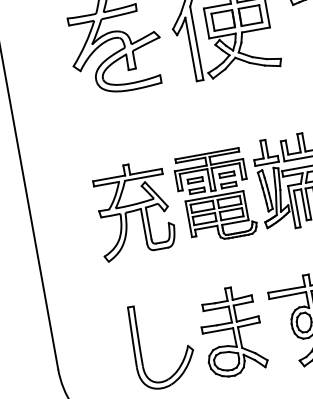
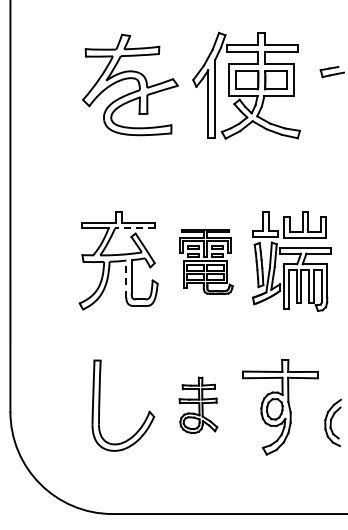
line: (143, 177) -> (134, 228), solid -> dashed
part: (215, 196) -> (206, 261), size x0.7
line: (144, 225) -> (126, 278), solid -> dashed
part: (232, 331) -> (198, 405), size x0.6

